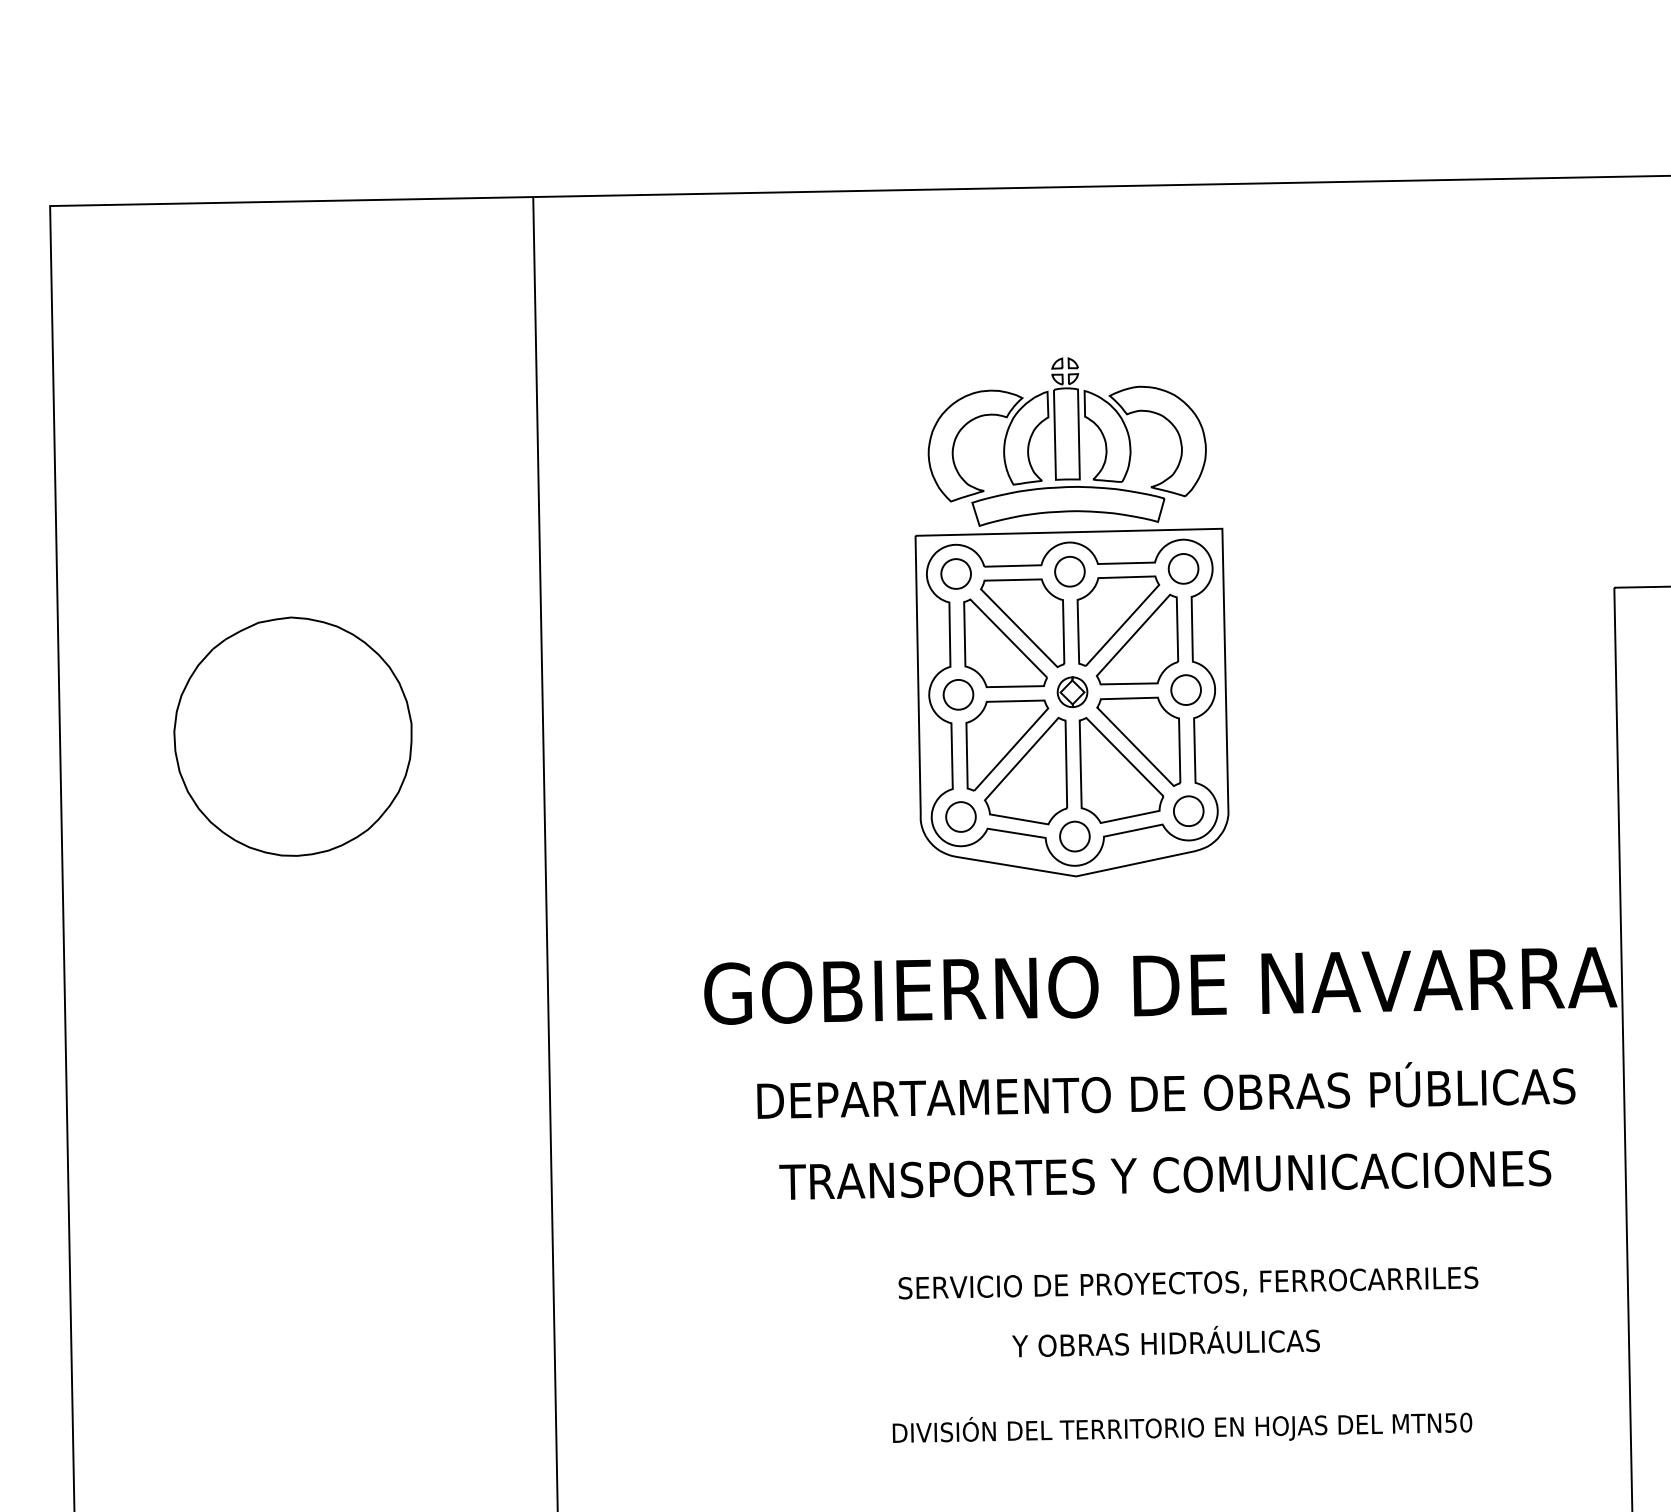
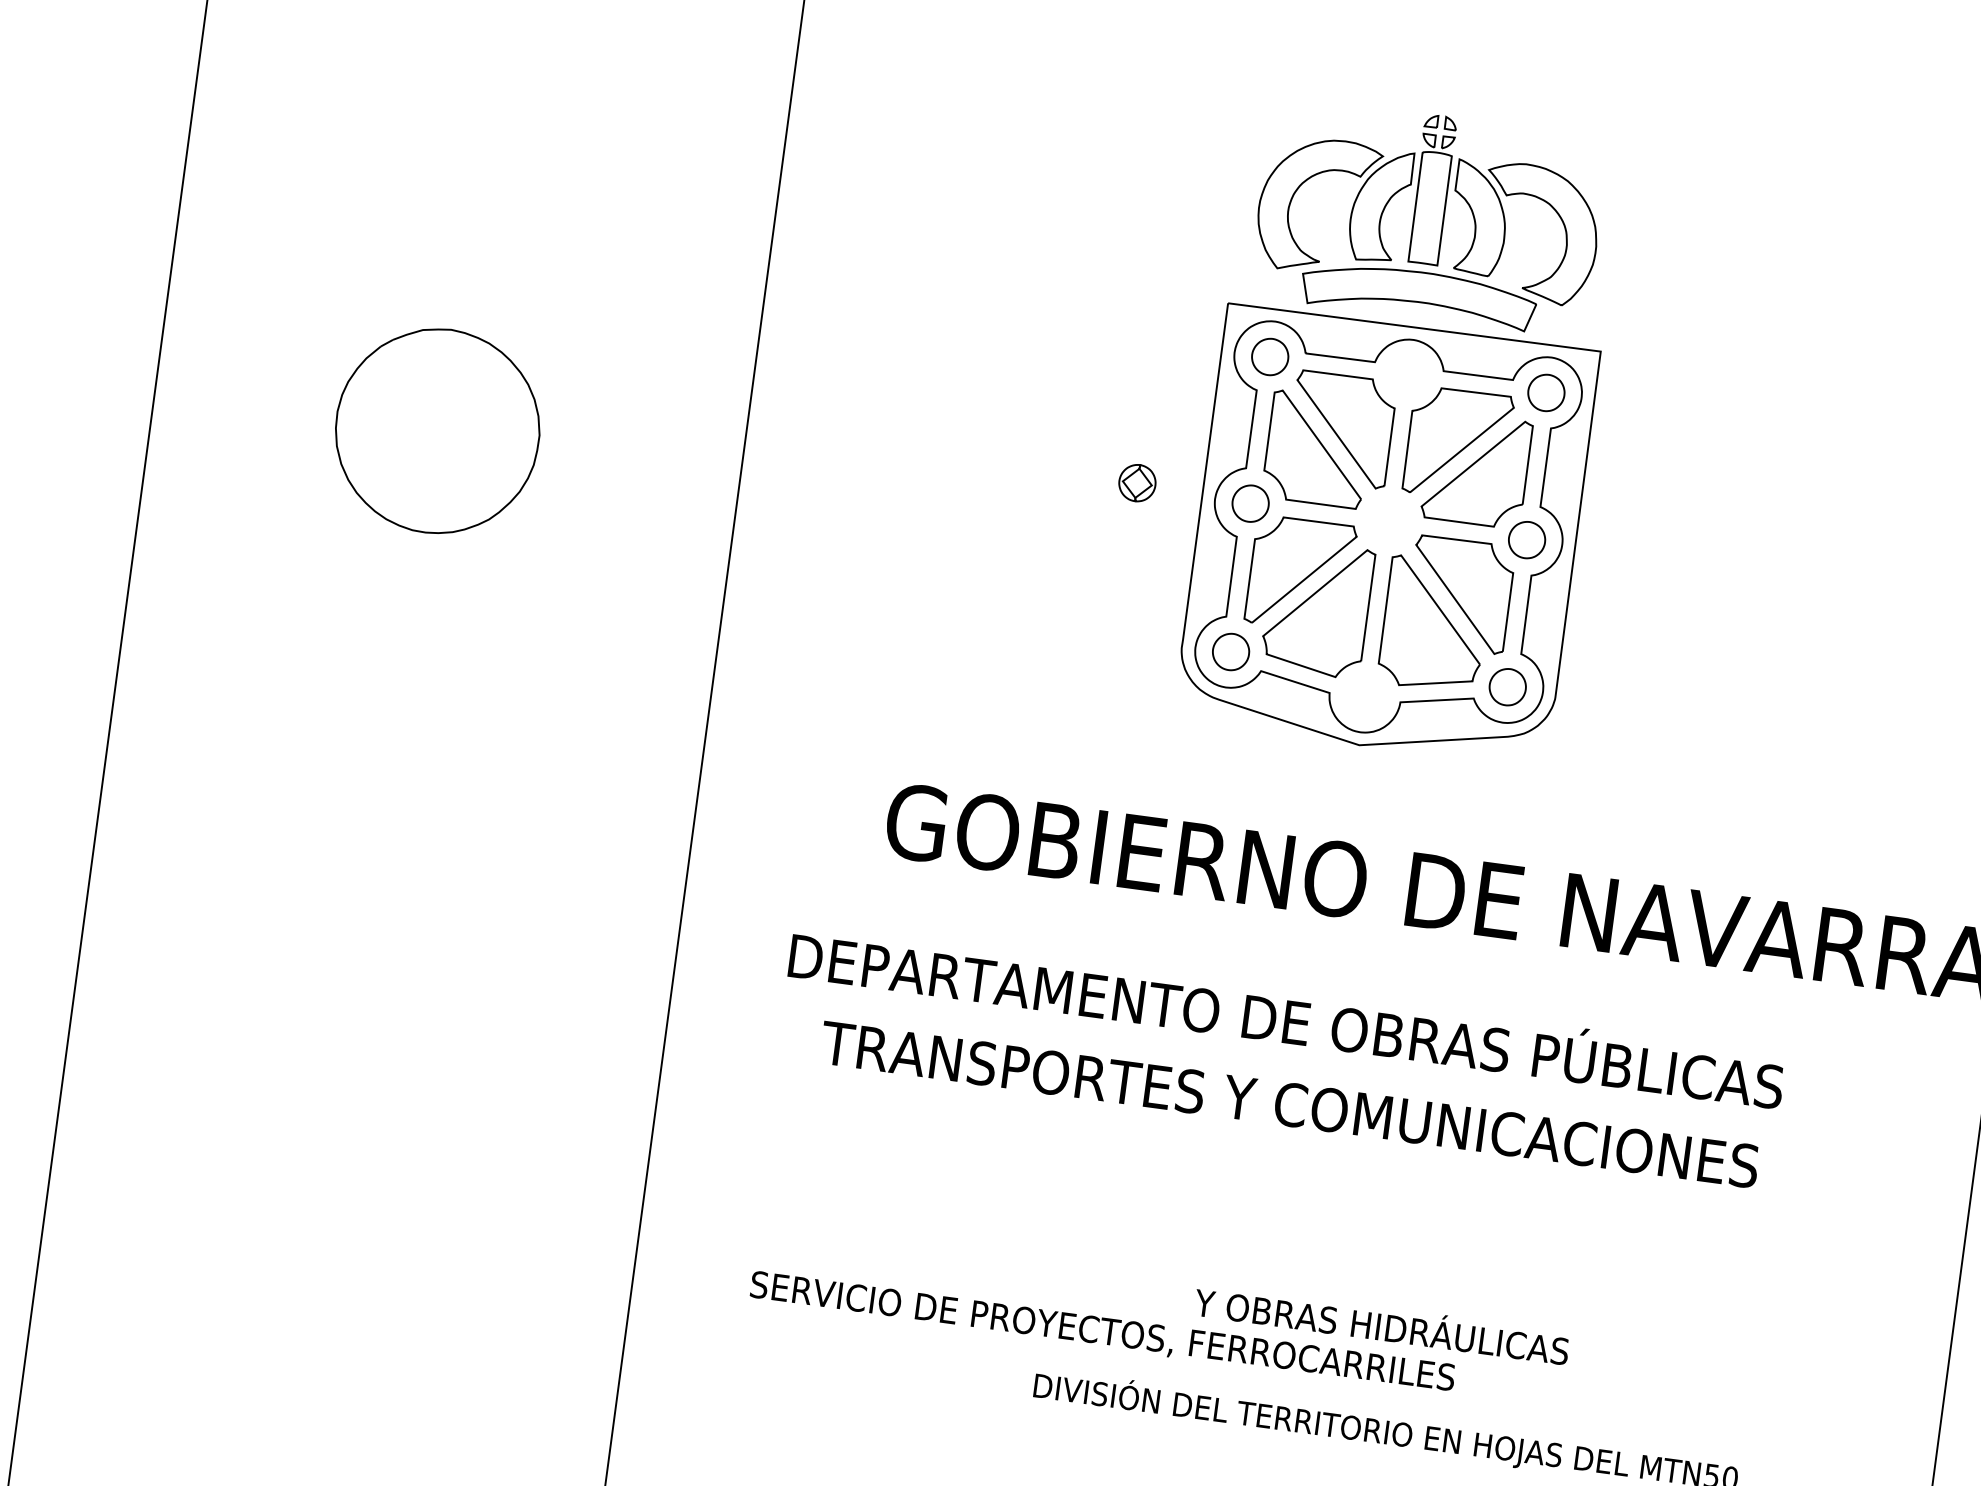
part: (1069, 571) -> (1407, 374), removed
part: (1072, 691) -> (1137, 482), moved
part: (292, 736) -> (436, 430), size x0.7
part: (1074, 836) -> (1364, 696), removed
text: (1166, 1090) -> (1287, 1017), moved
text: (1165, 1174) -> (1290, 1103), moved
text: (1188, 1282) -> (1103, 1330), moved

